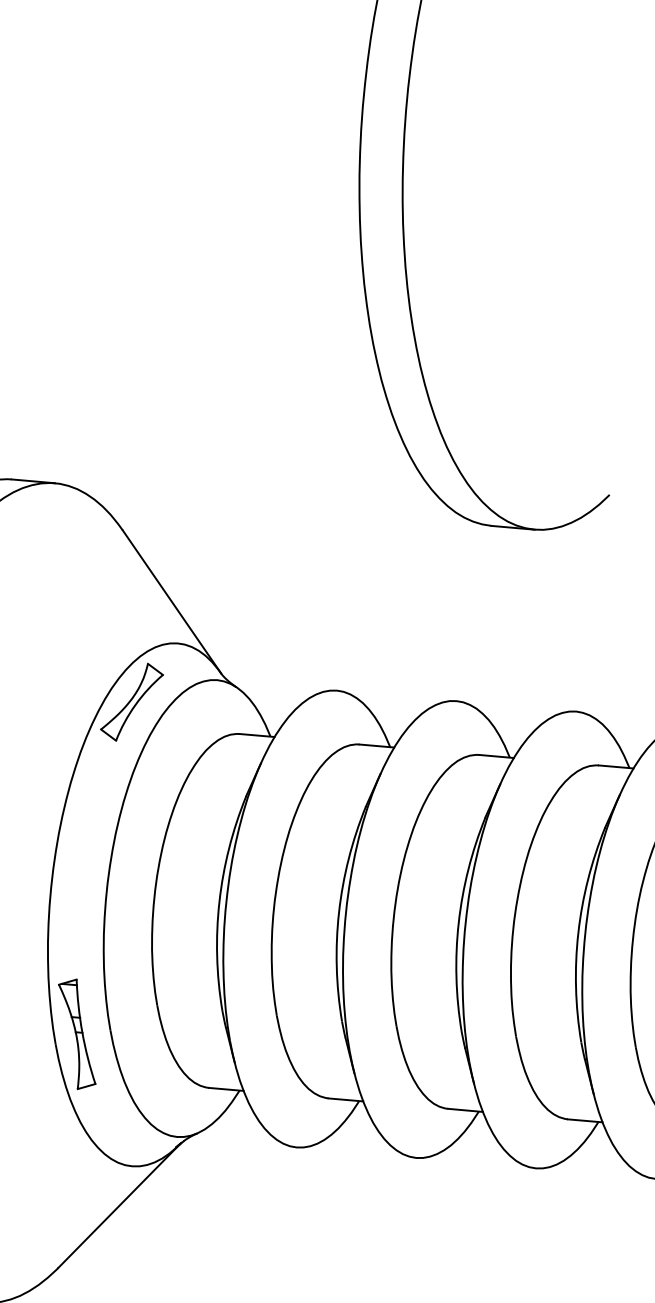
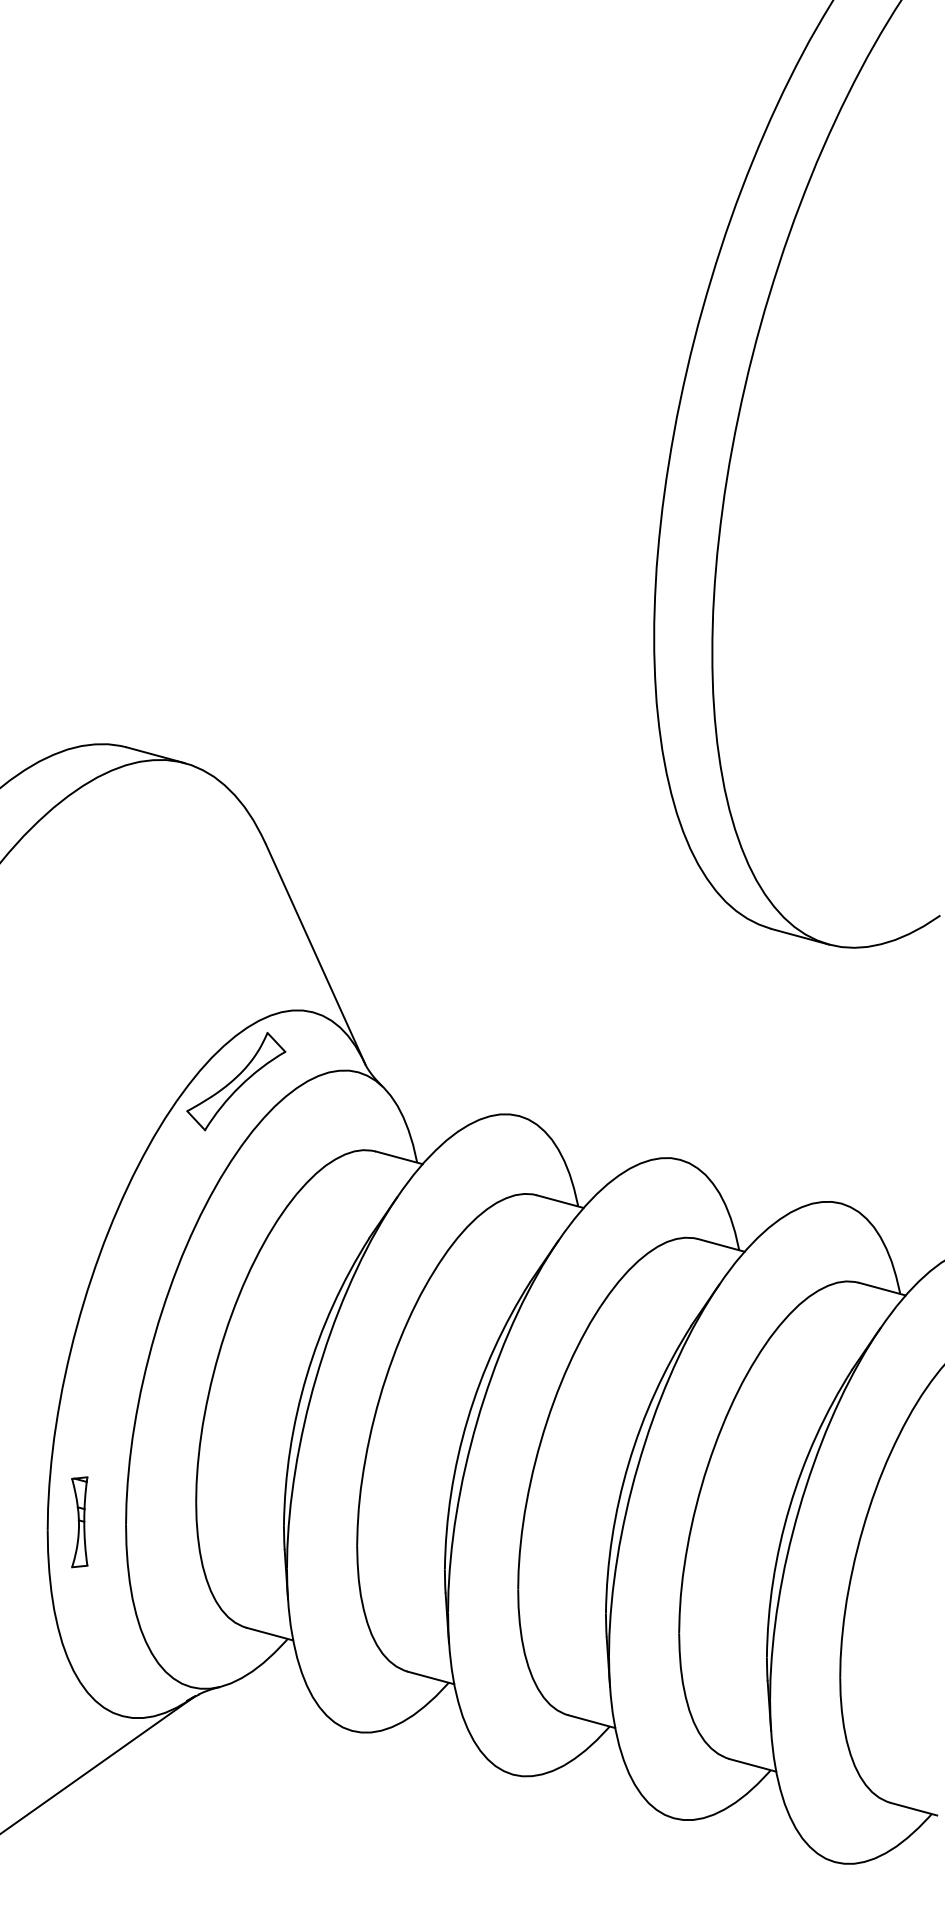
part: (77, 1034) -> (79, 1522), size x0.6

